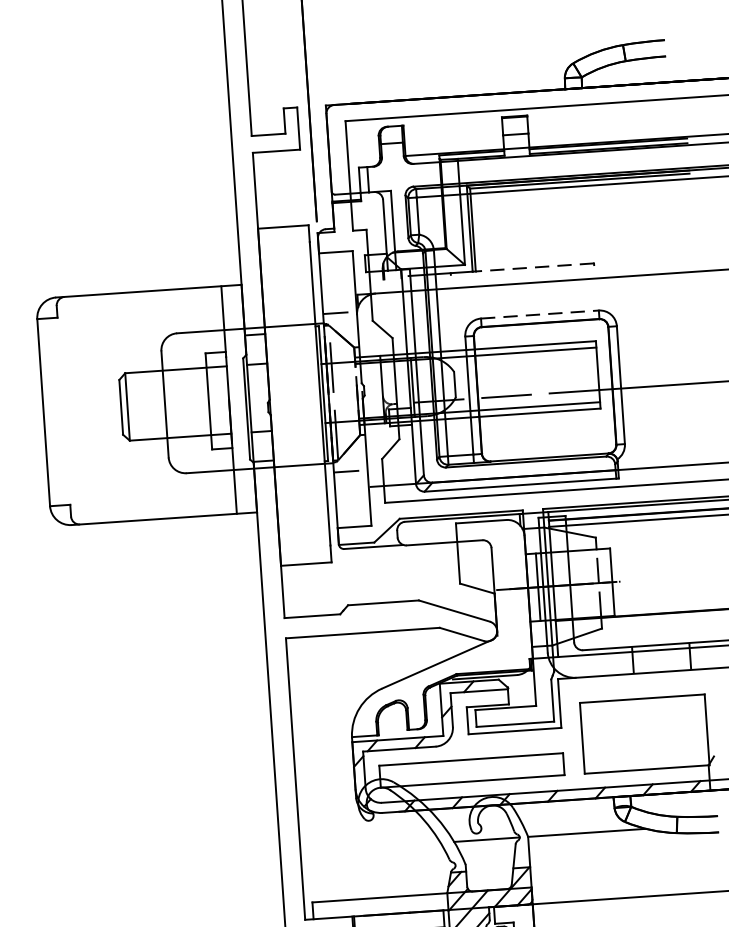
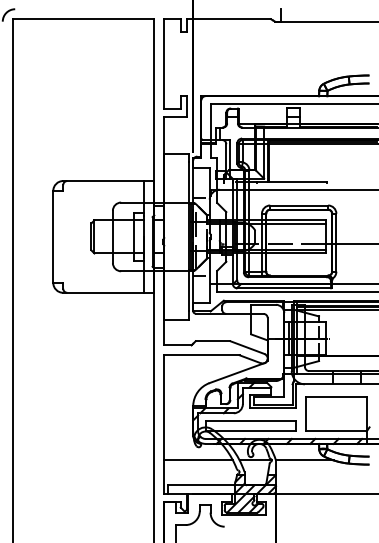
line: (533, 267) -> (297, 182), dashed -> solid
line: (540, 314) -> (299, 205), dashed -> solid
line: (370, 847) -> (198, 460), added

